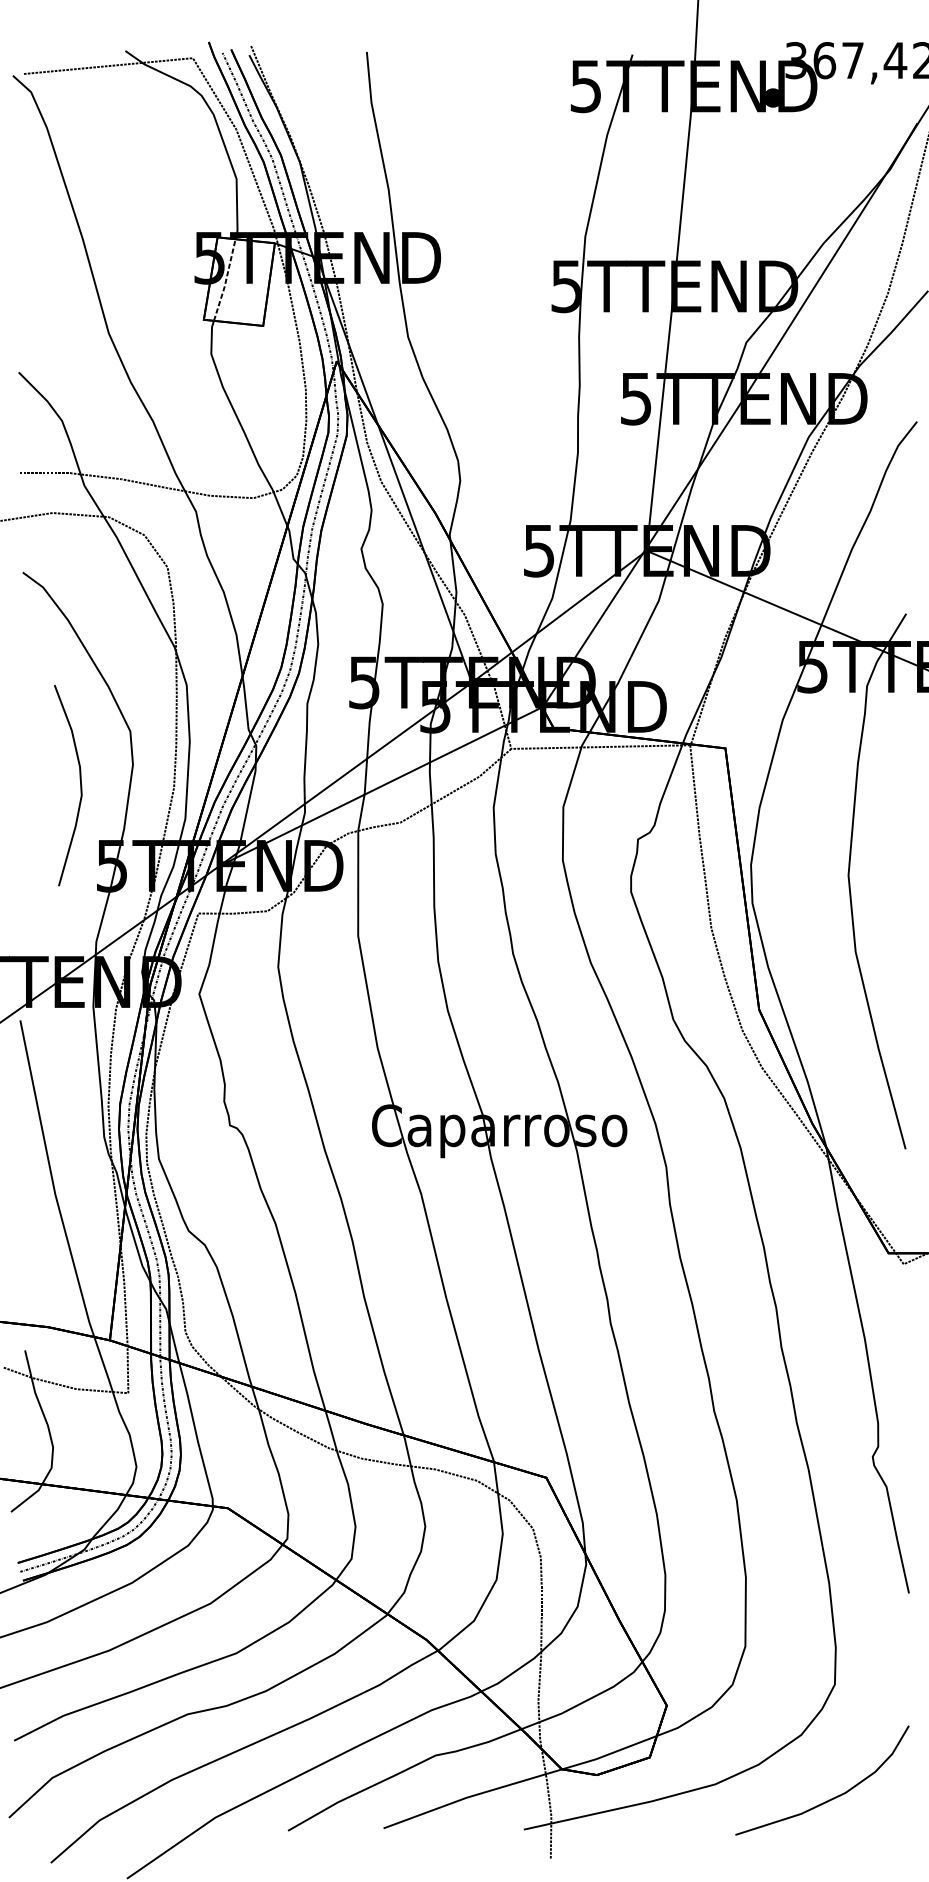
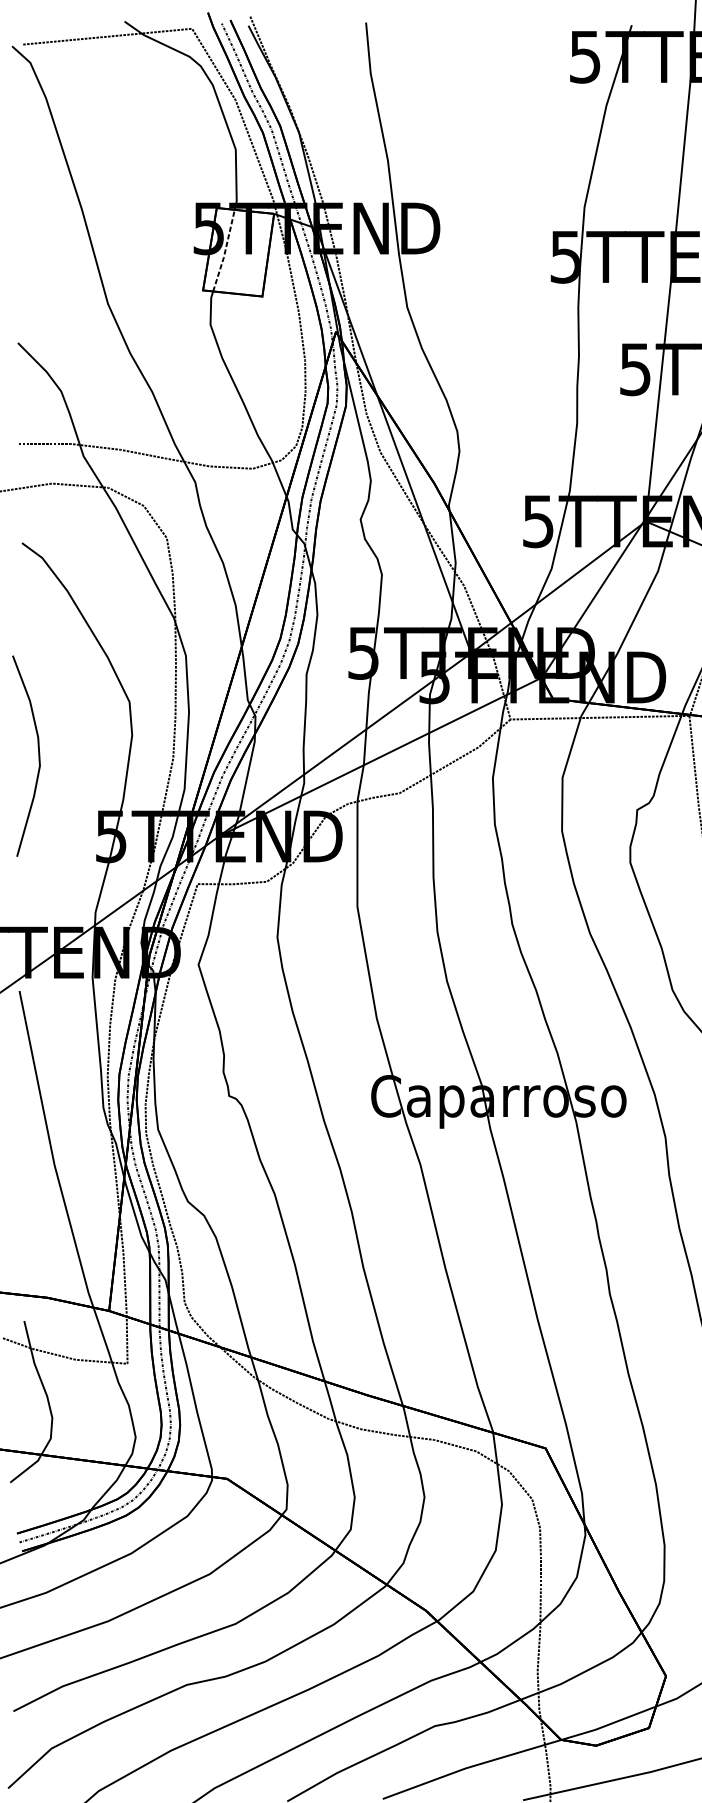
curve: (80, 785) -> (38, 756), moved

